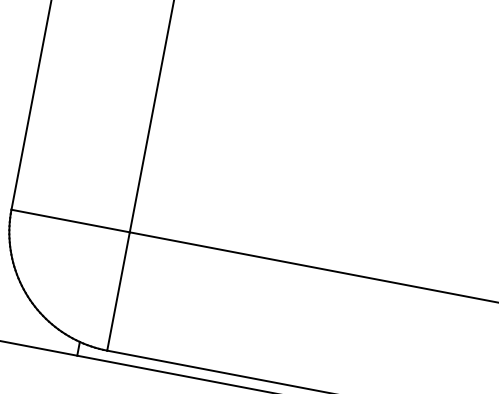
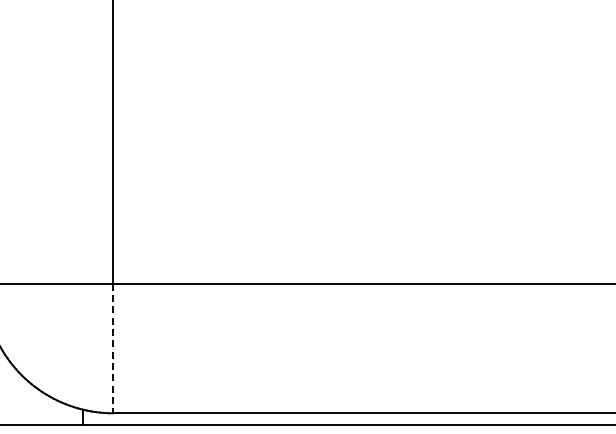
line: (118, 291) -> (113, 348), solid -> dashed

